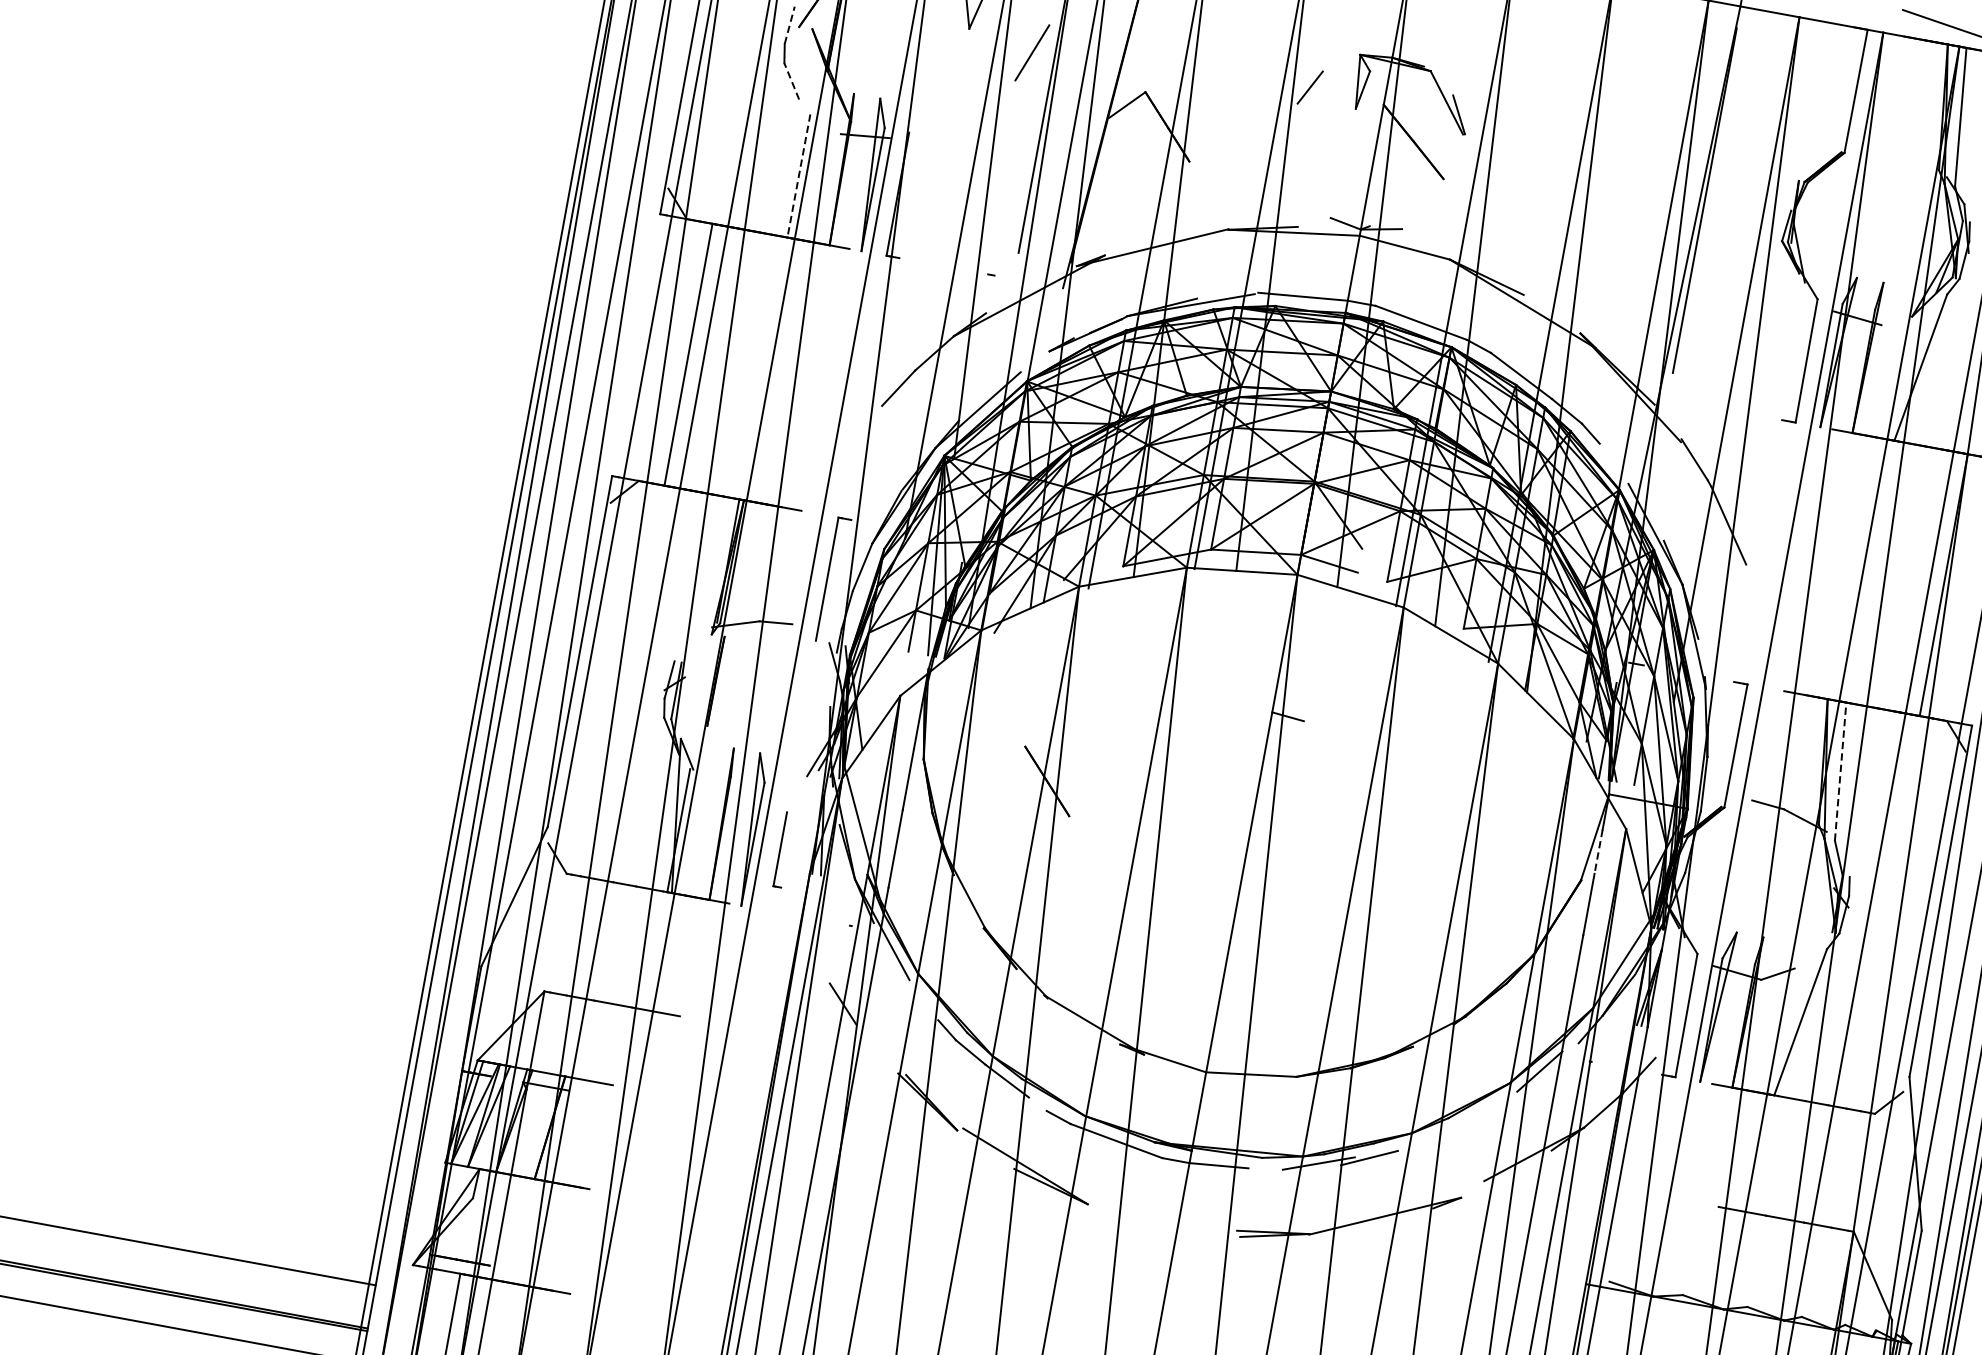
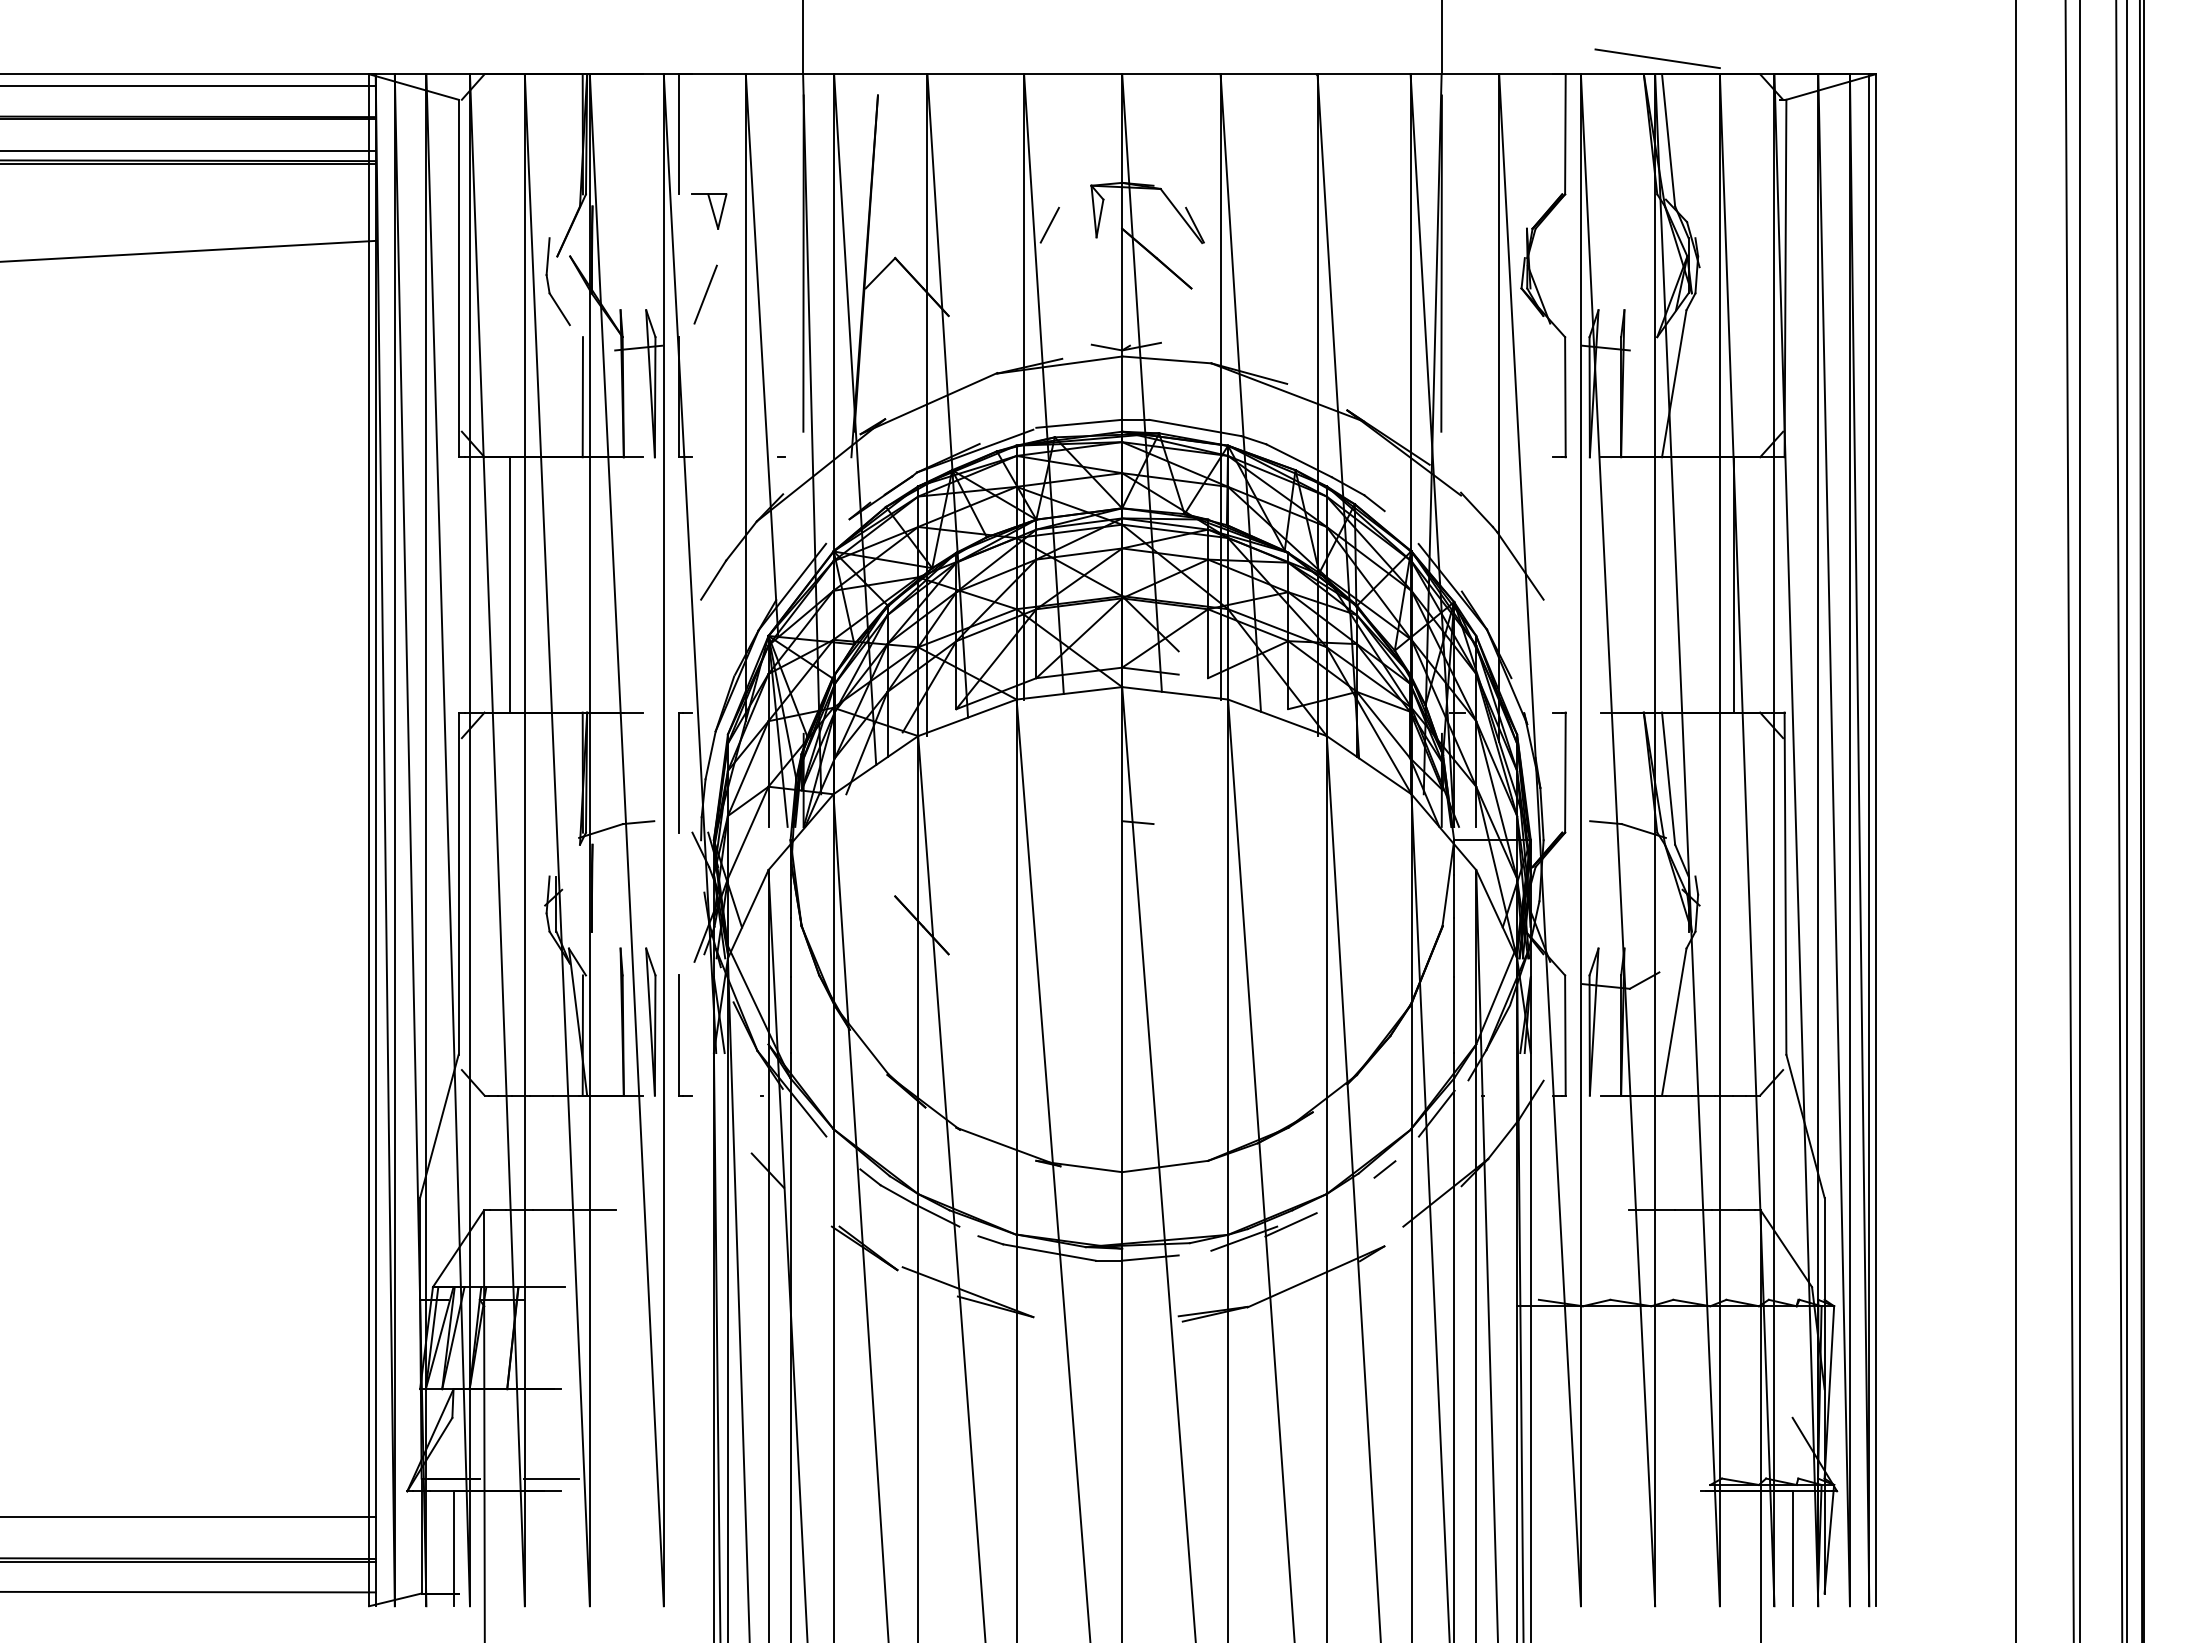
line: (790, 25) -> (548, 256), dashed -> solid
line: (1032, 52) -> (705, 294), moved
line: (791, 81) -> (559, 309), dashed -> solid
line: (798, 176) -> (582, 397), dashed -> solid
line: (1840, 771) -> (1668, 778), dashed -> solid
part: (784, 849) -> (685, 1035), size x1.67
line: (1598, 852) -> (1454, 896), dashed -> solid
line: (1475, 1118) -> (1384, 1169), added
line: (563, 1279) -> (551, 1478), added

